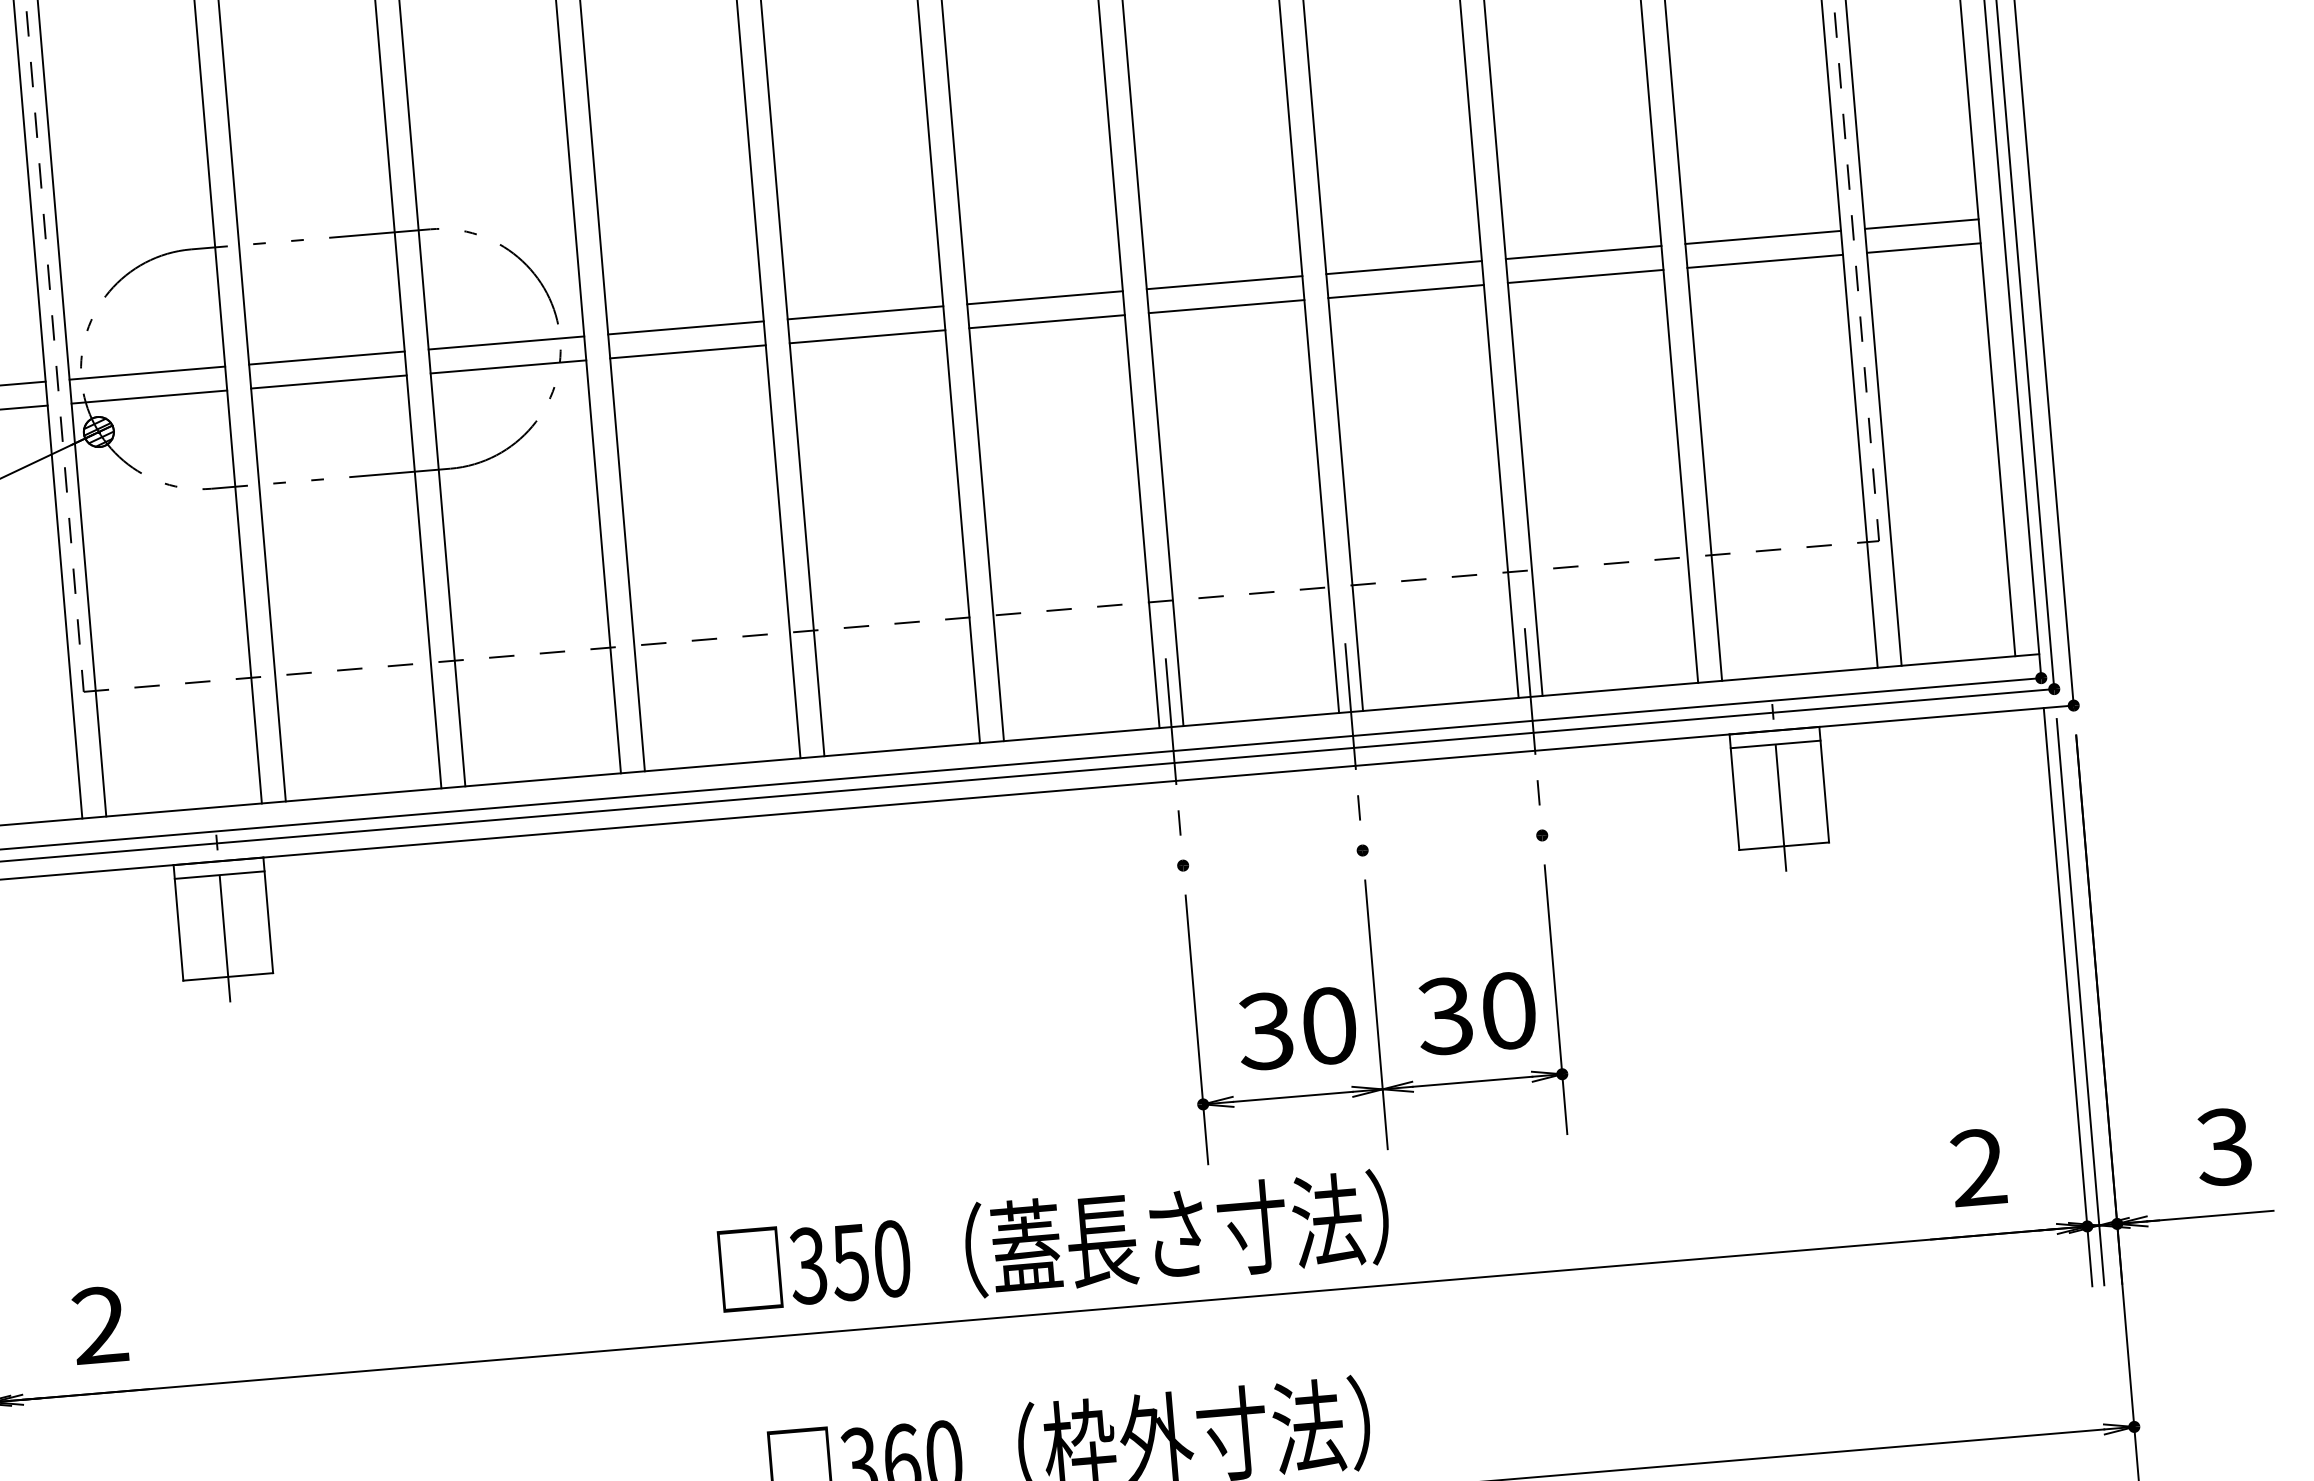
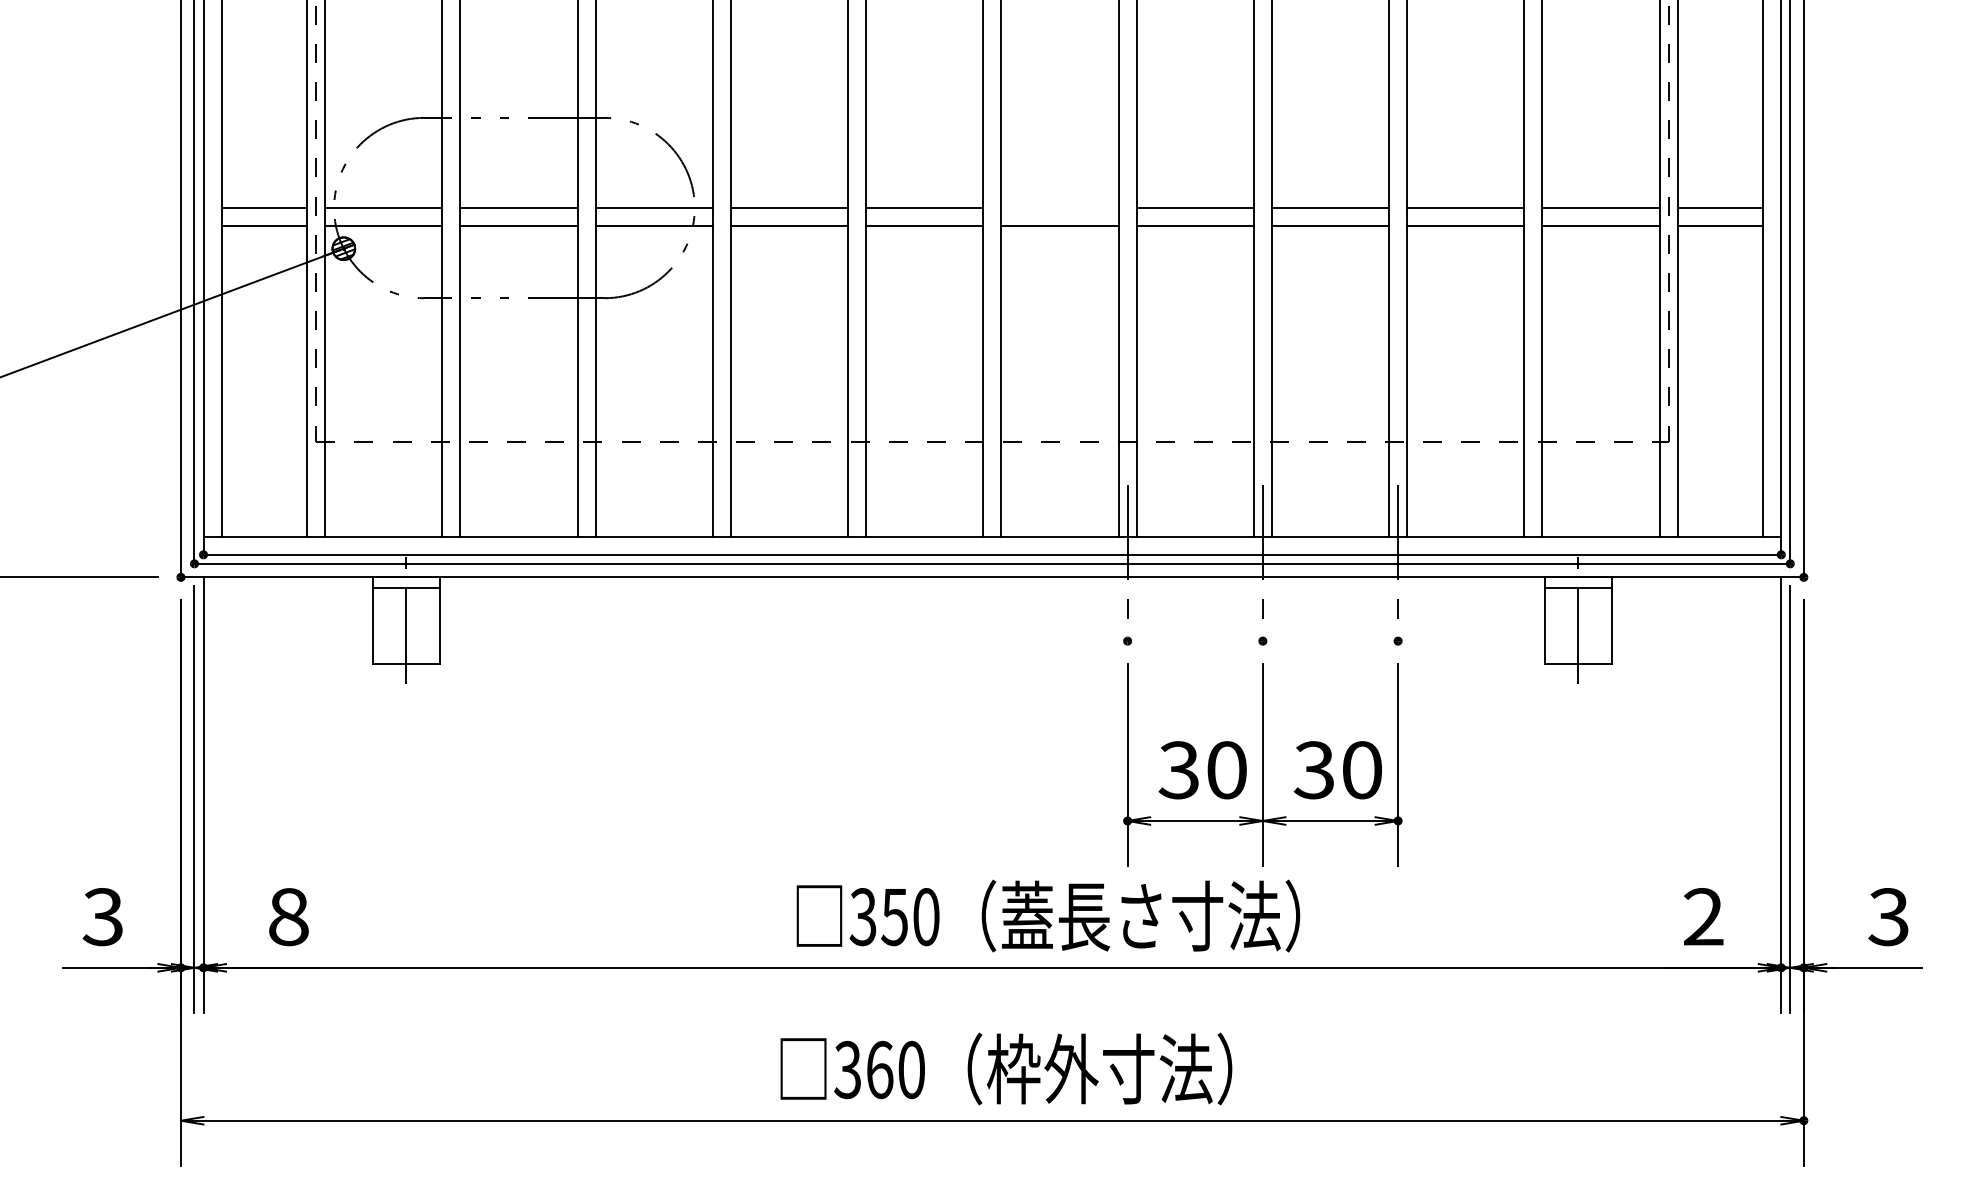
line: (1044, 297) -> (1059, 207), removed
text: (1054, 1243) -> (1048, 915), moved
text: (99, 1326) -> (288, 917), 2 -> 8

